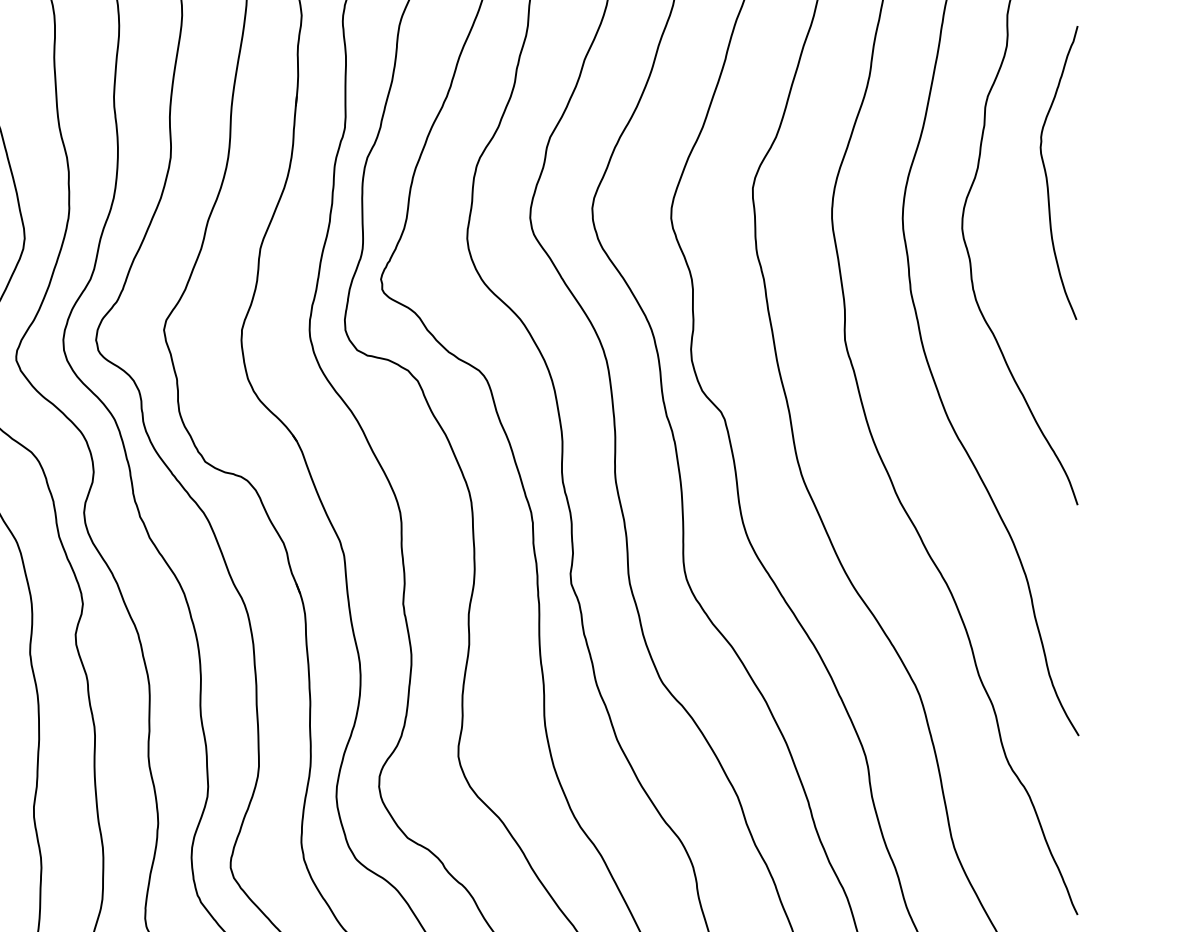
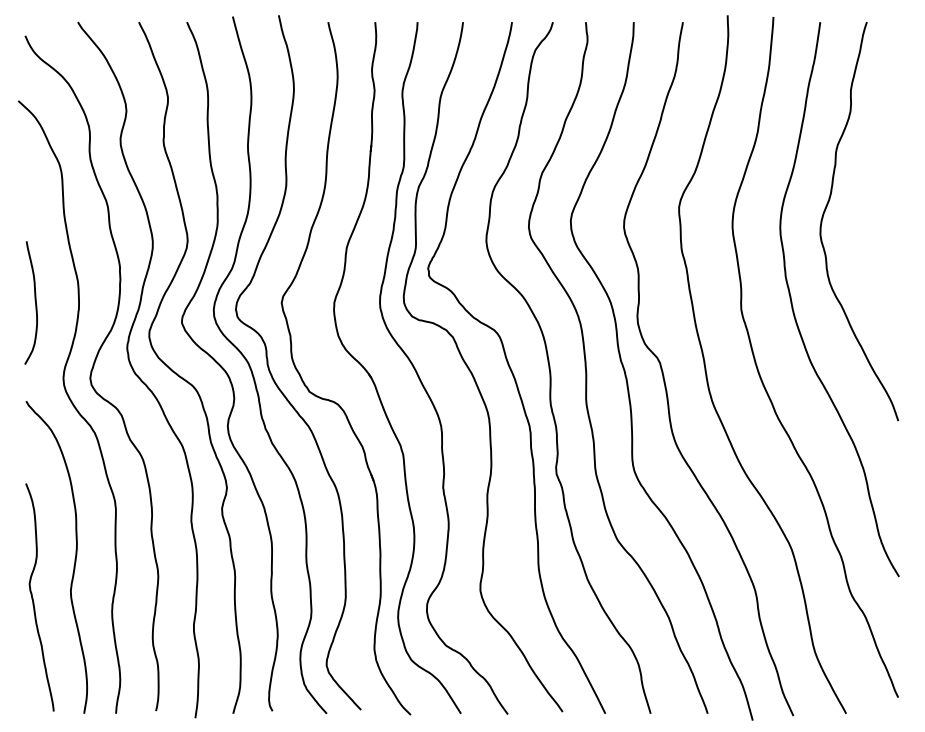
curve: (1048, 176) -> (878, 199), removed

